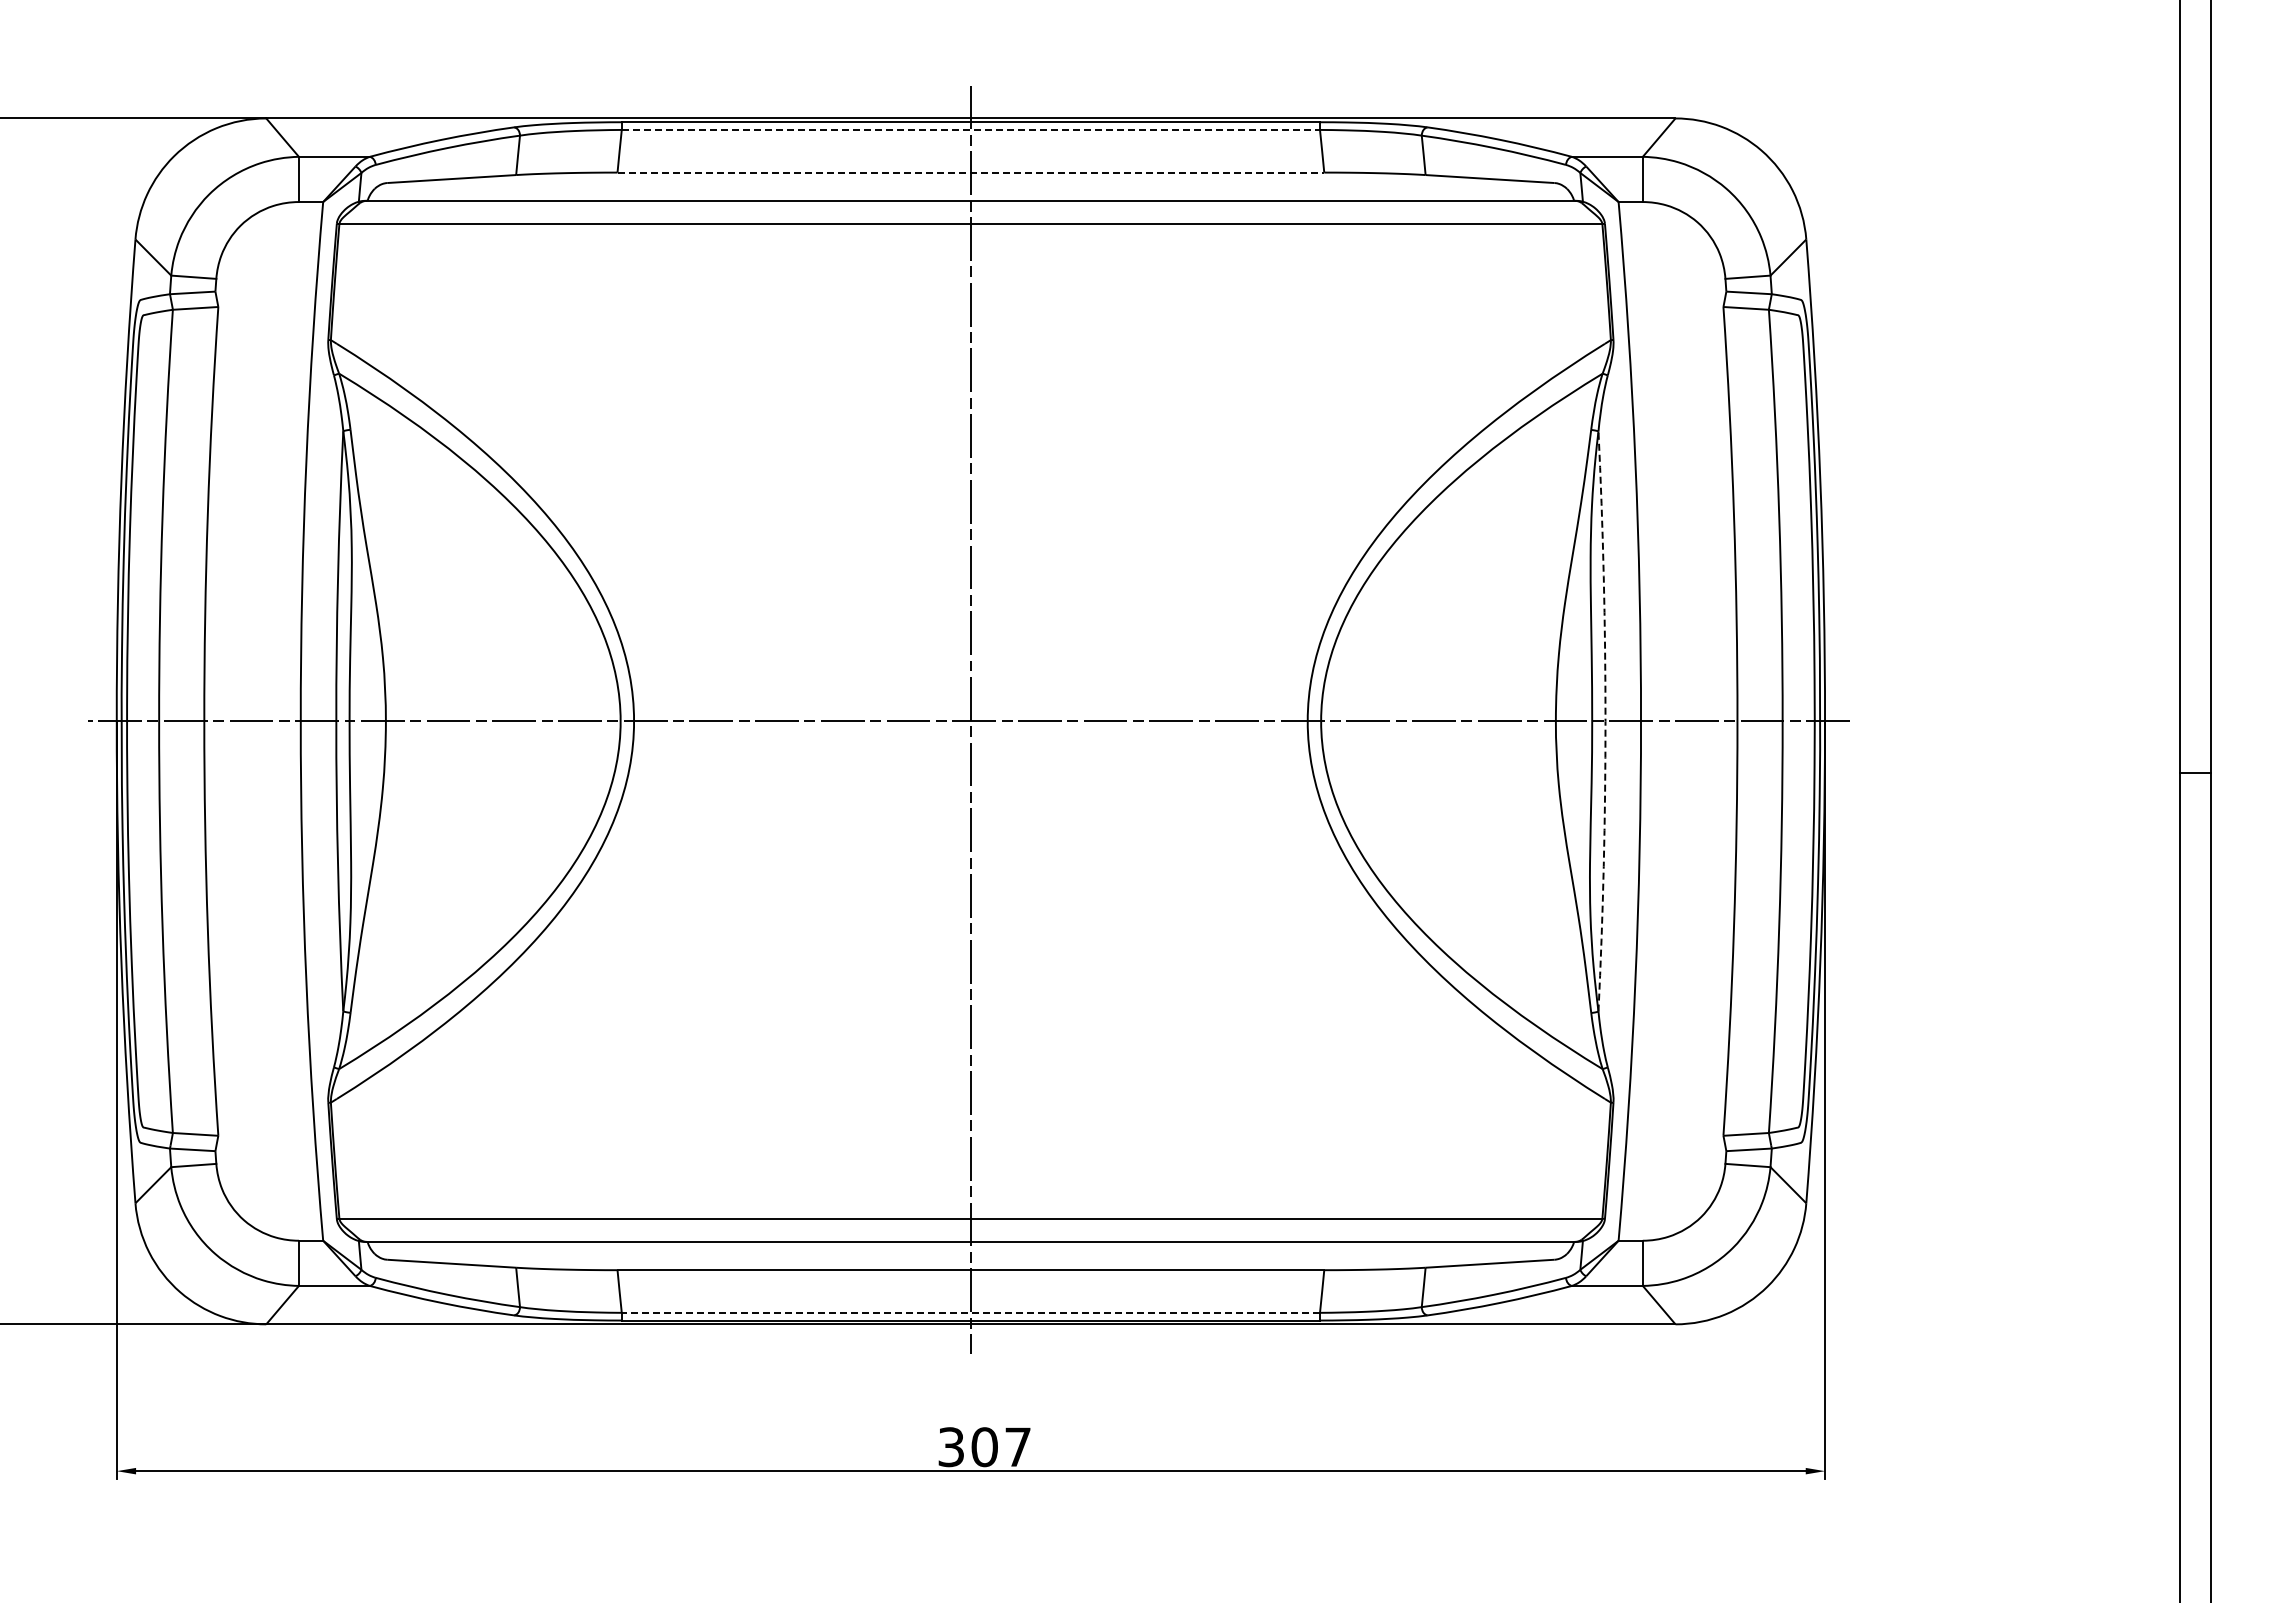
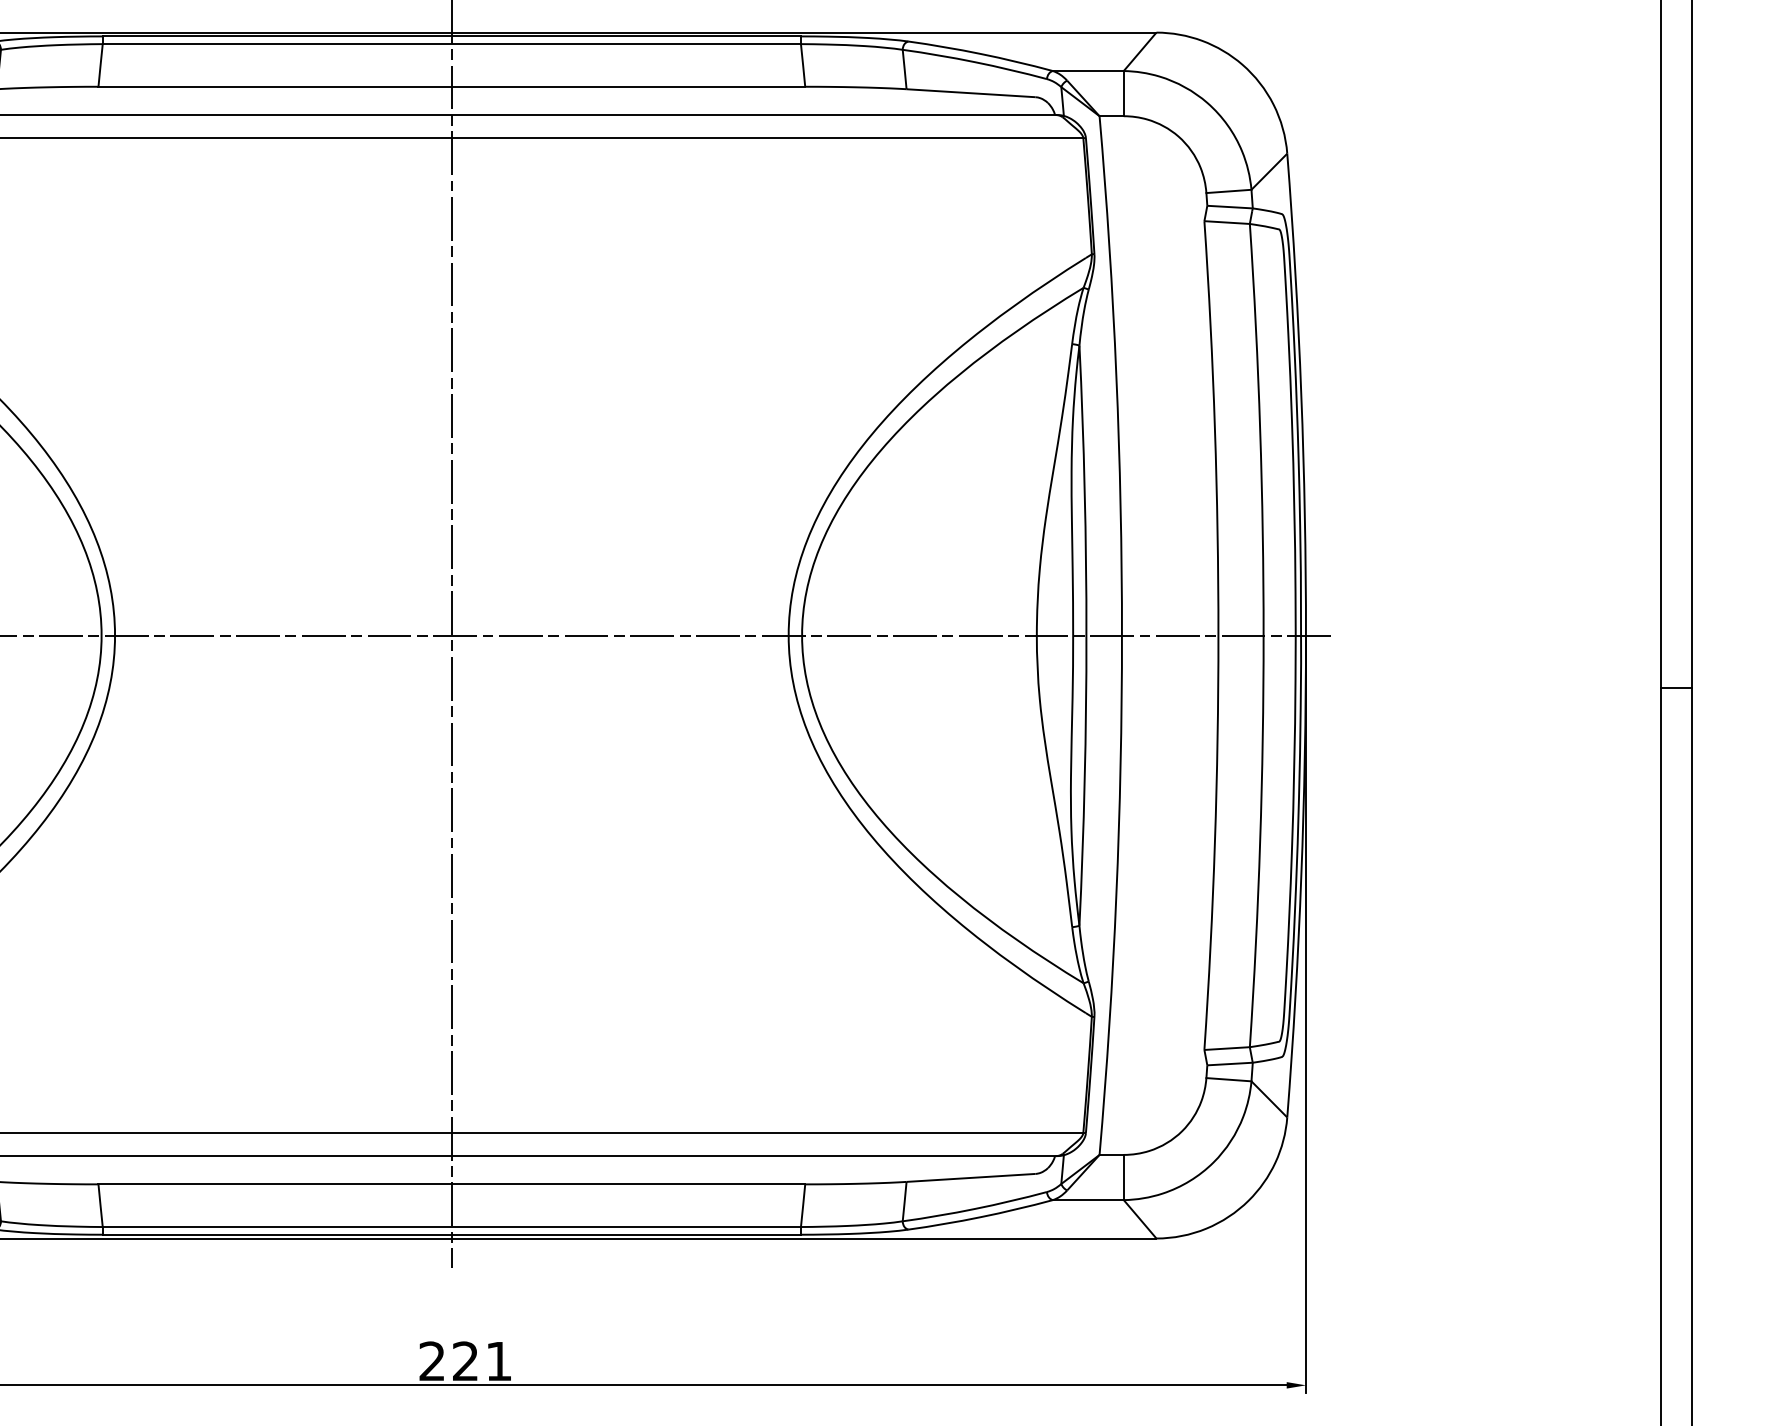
line: (971, 129) -> (452, 43), dashed -> solid
line: (971, 172) -> (452, 86), dashed -> solid
arc: (1605, 721) -> (1086, 635), dashed -> solid
line: (970, 1312) -> (451, 1226), dashed -> solid
text: (984, 1447) -> (465, 1361), 307 -> 221

